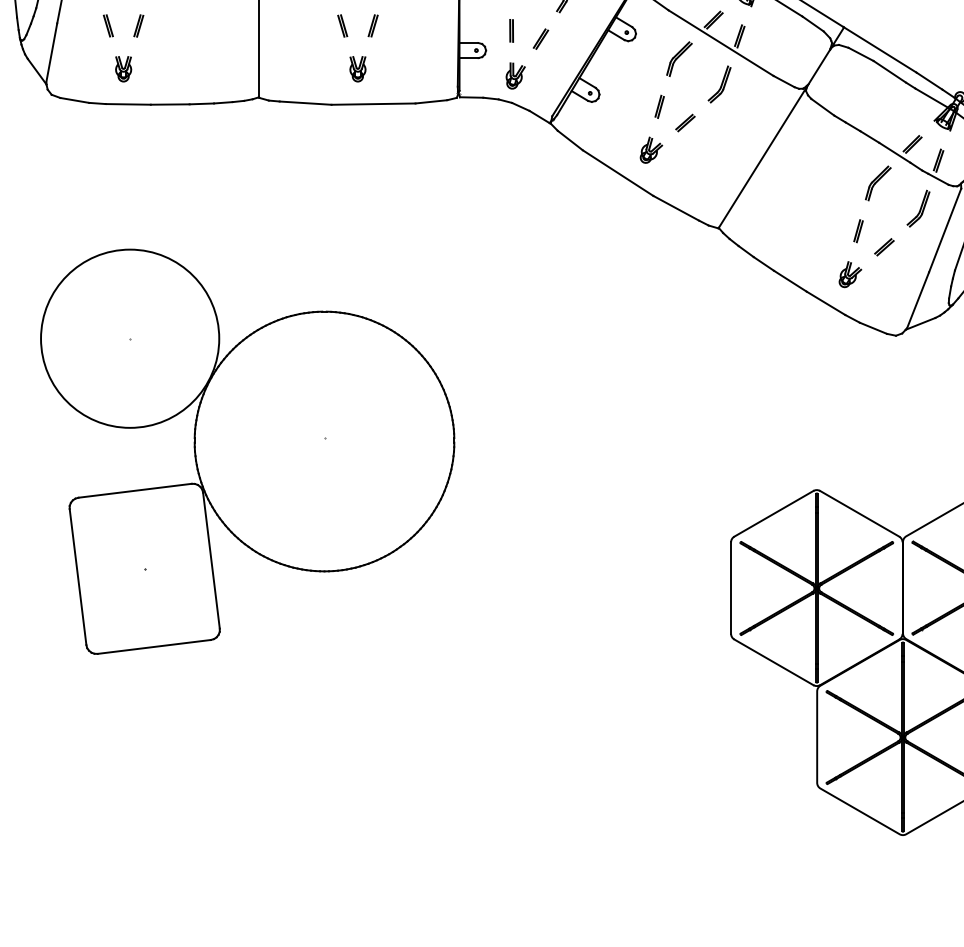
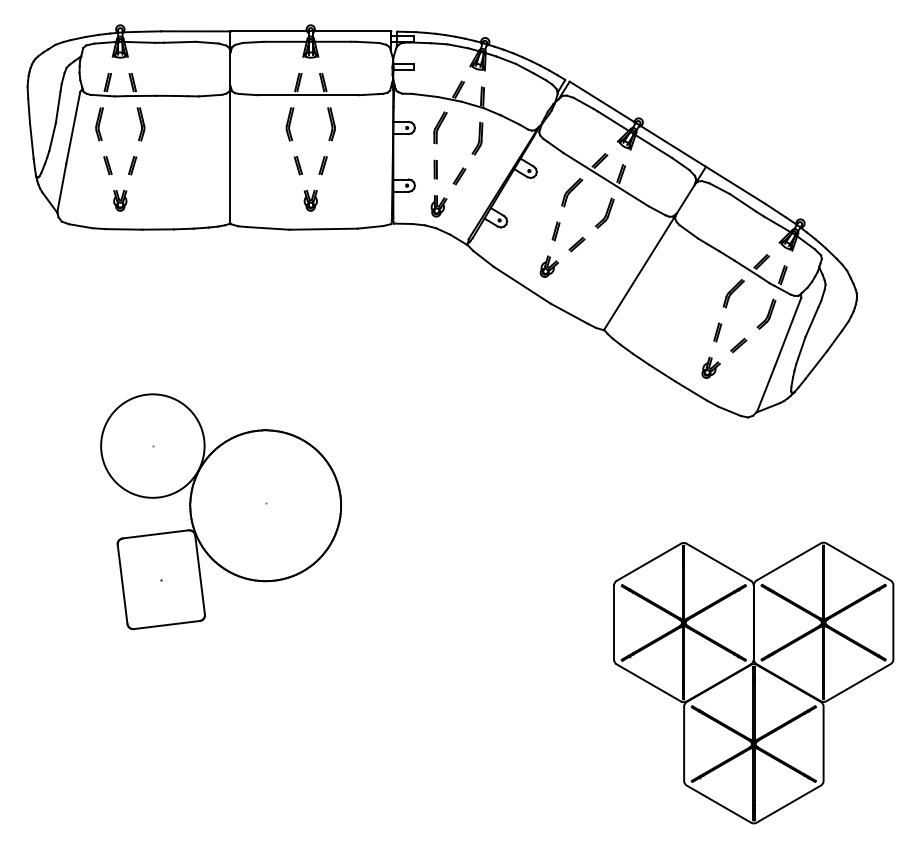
part: (246, 451) -> (220, 511), size x0.71

